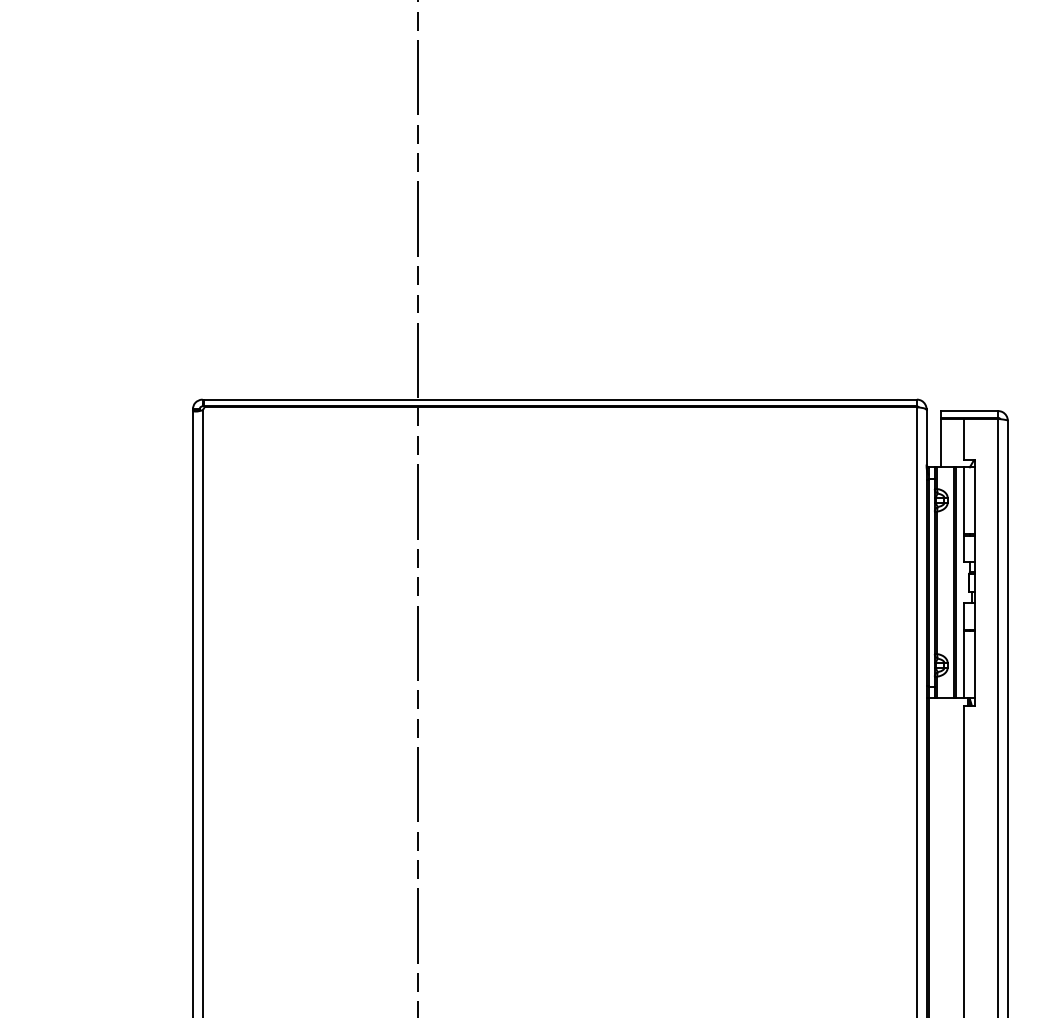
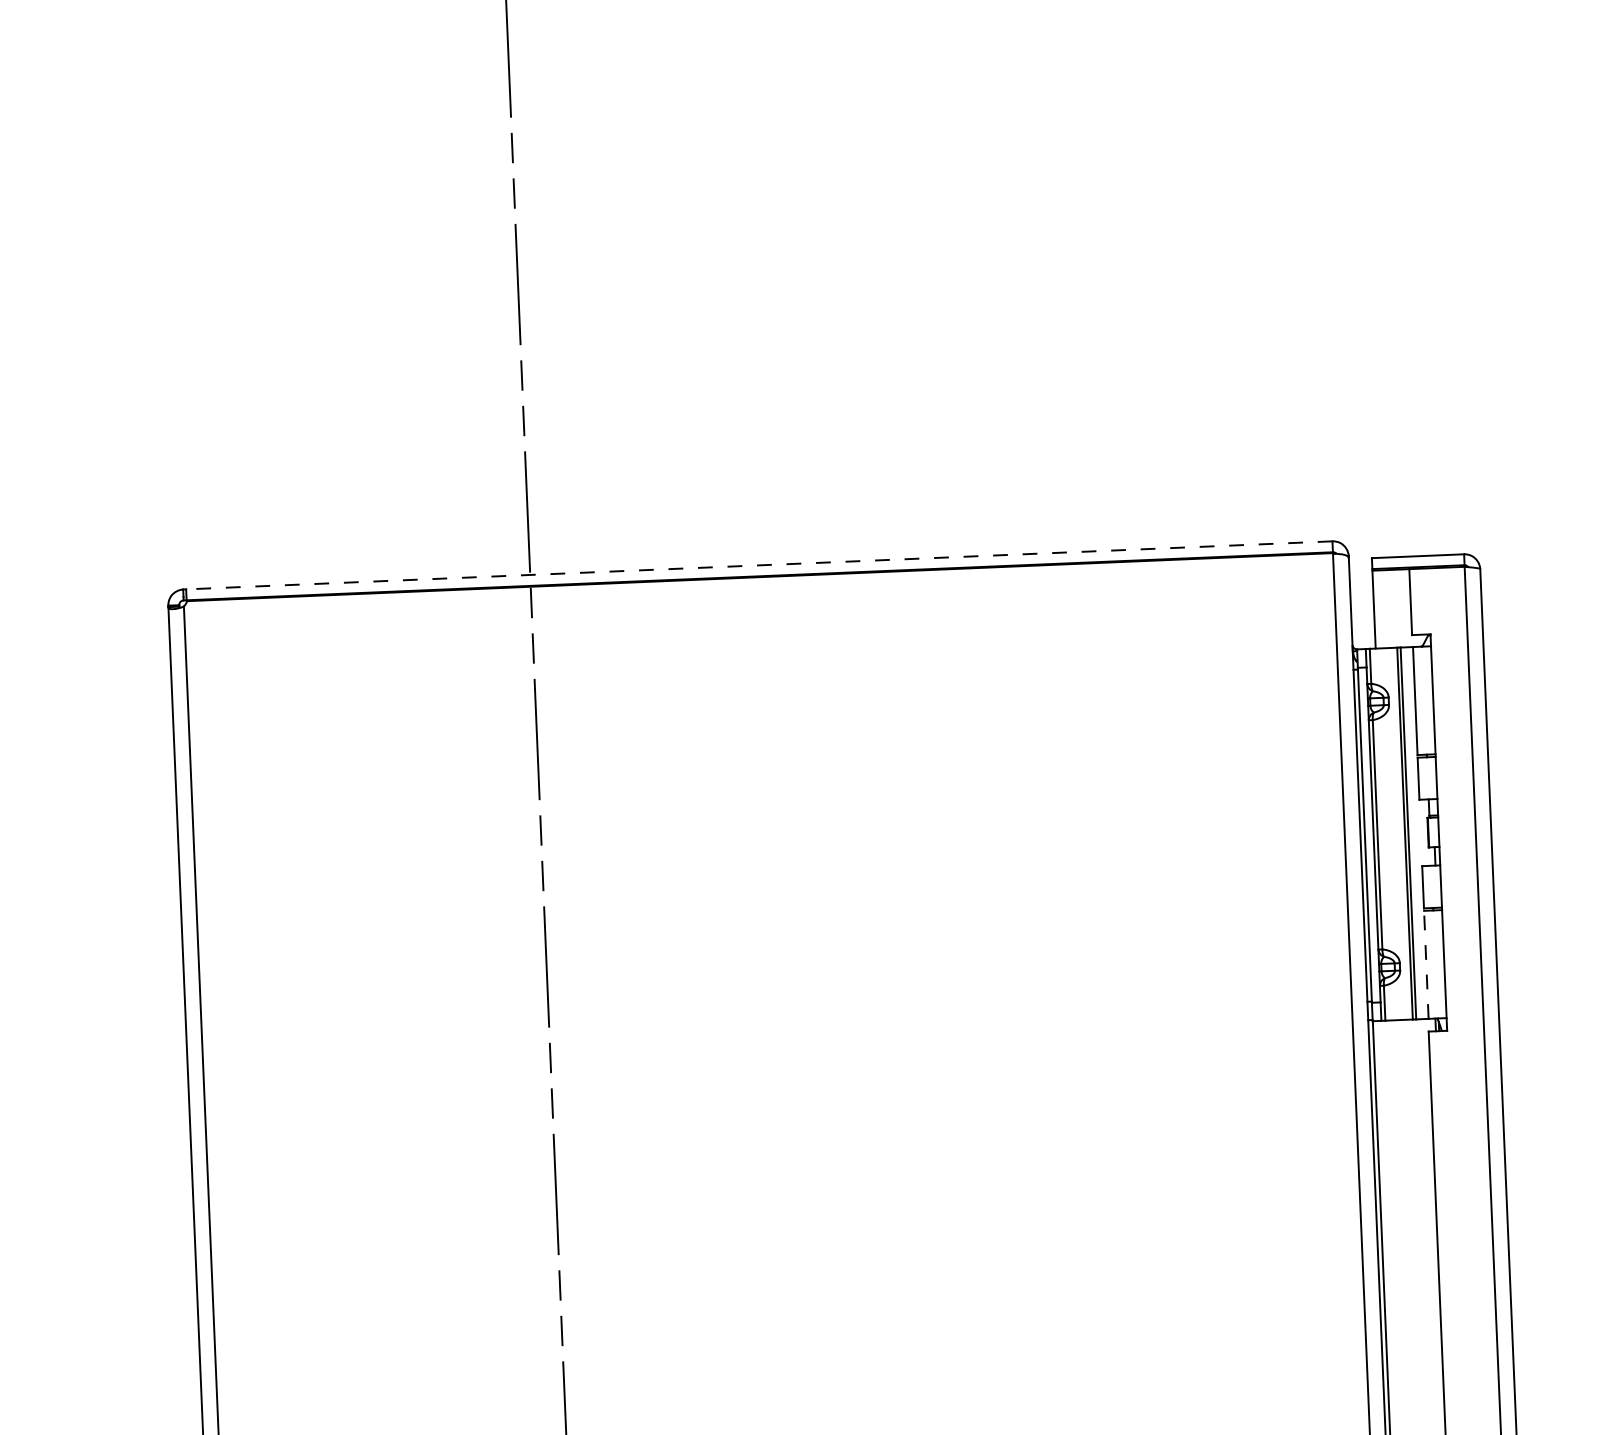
line: (560, 399) -> (759, 565), solid -> dashed
line: (964, 664) -> (1426, 964), solid -> dashed

